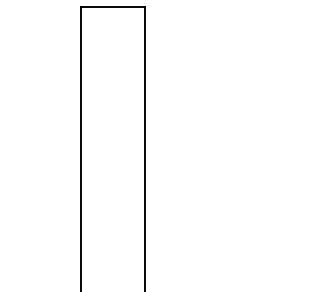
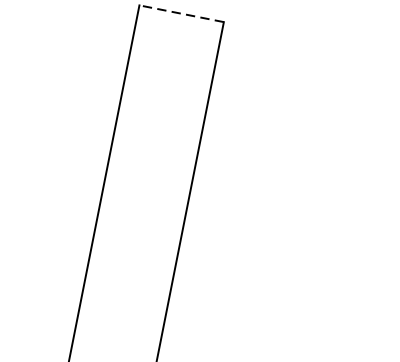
line: (112, 7) -> (180, 14), solid -> dashed

